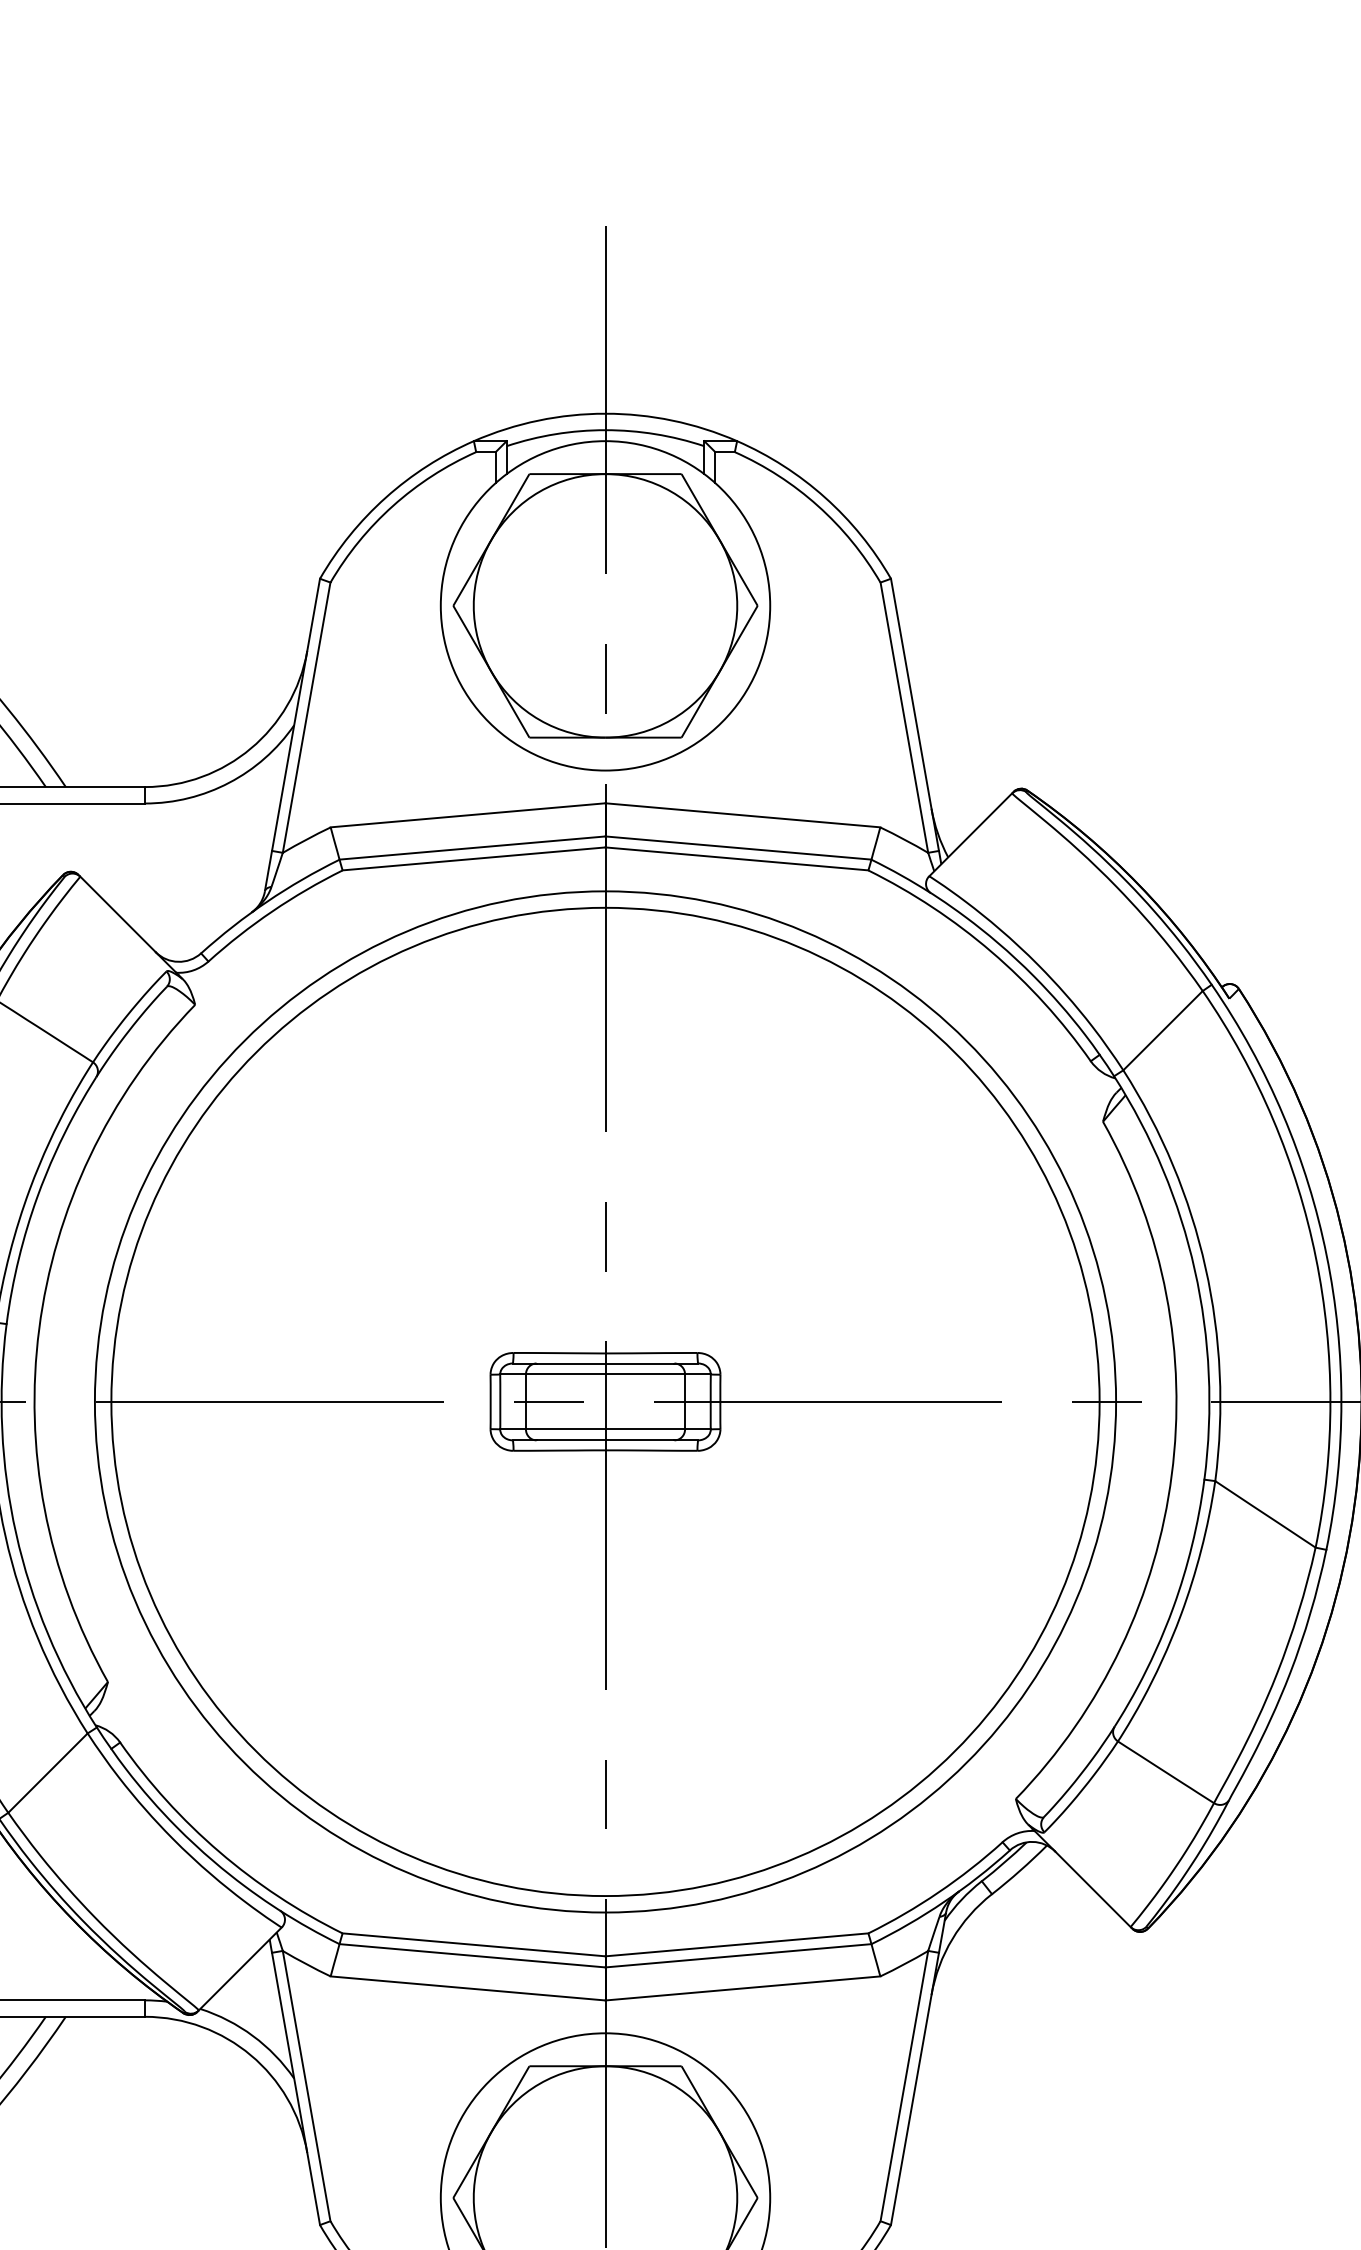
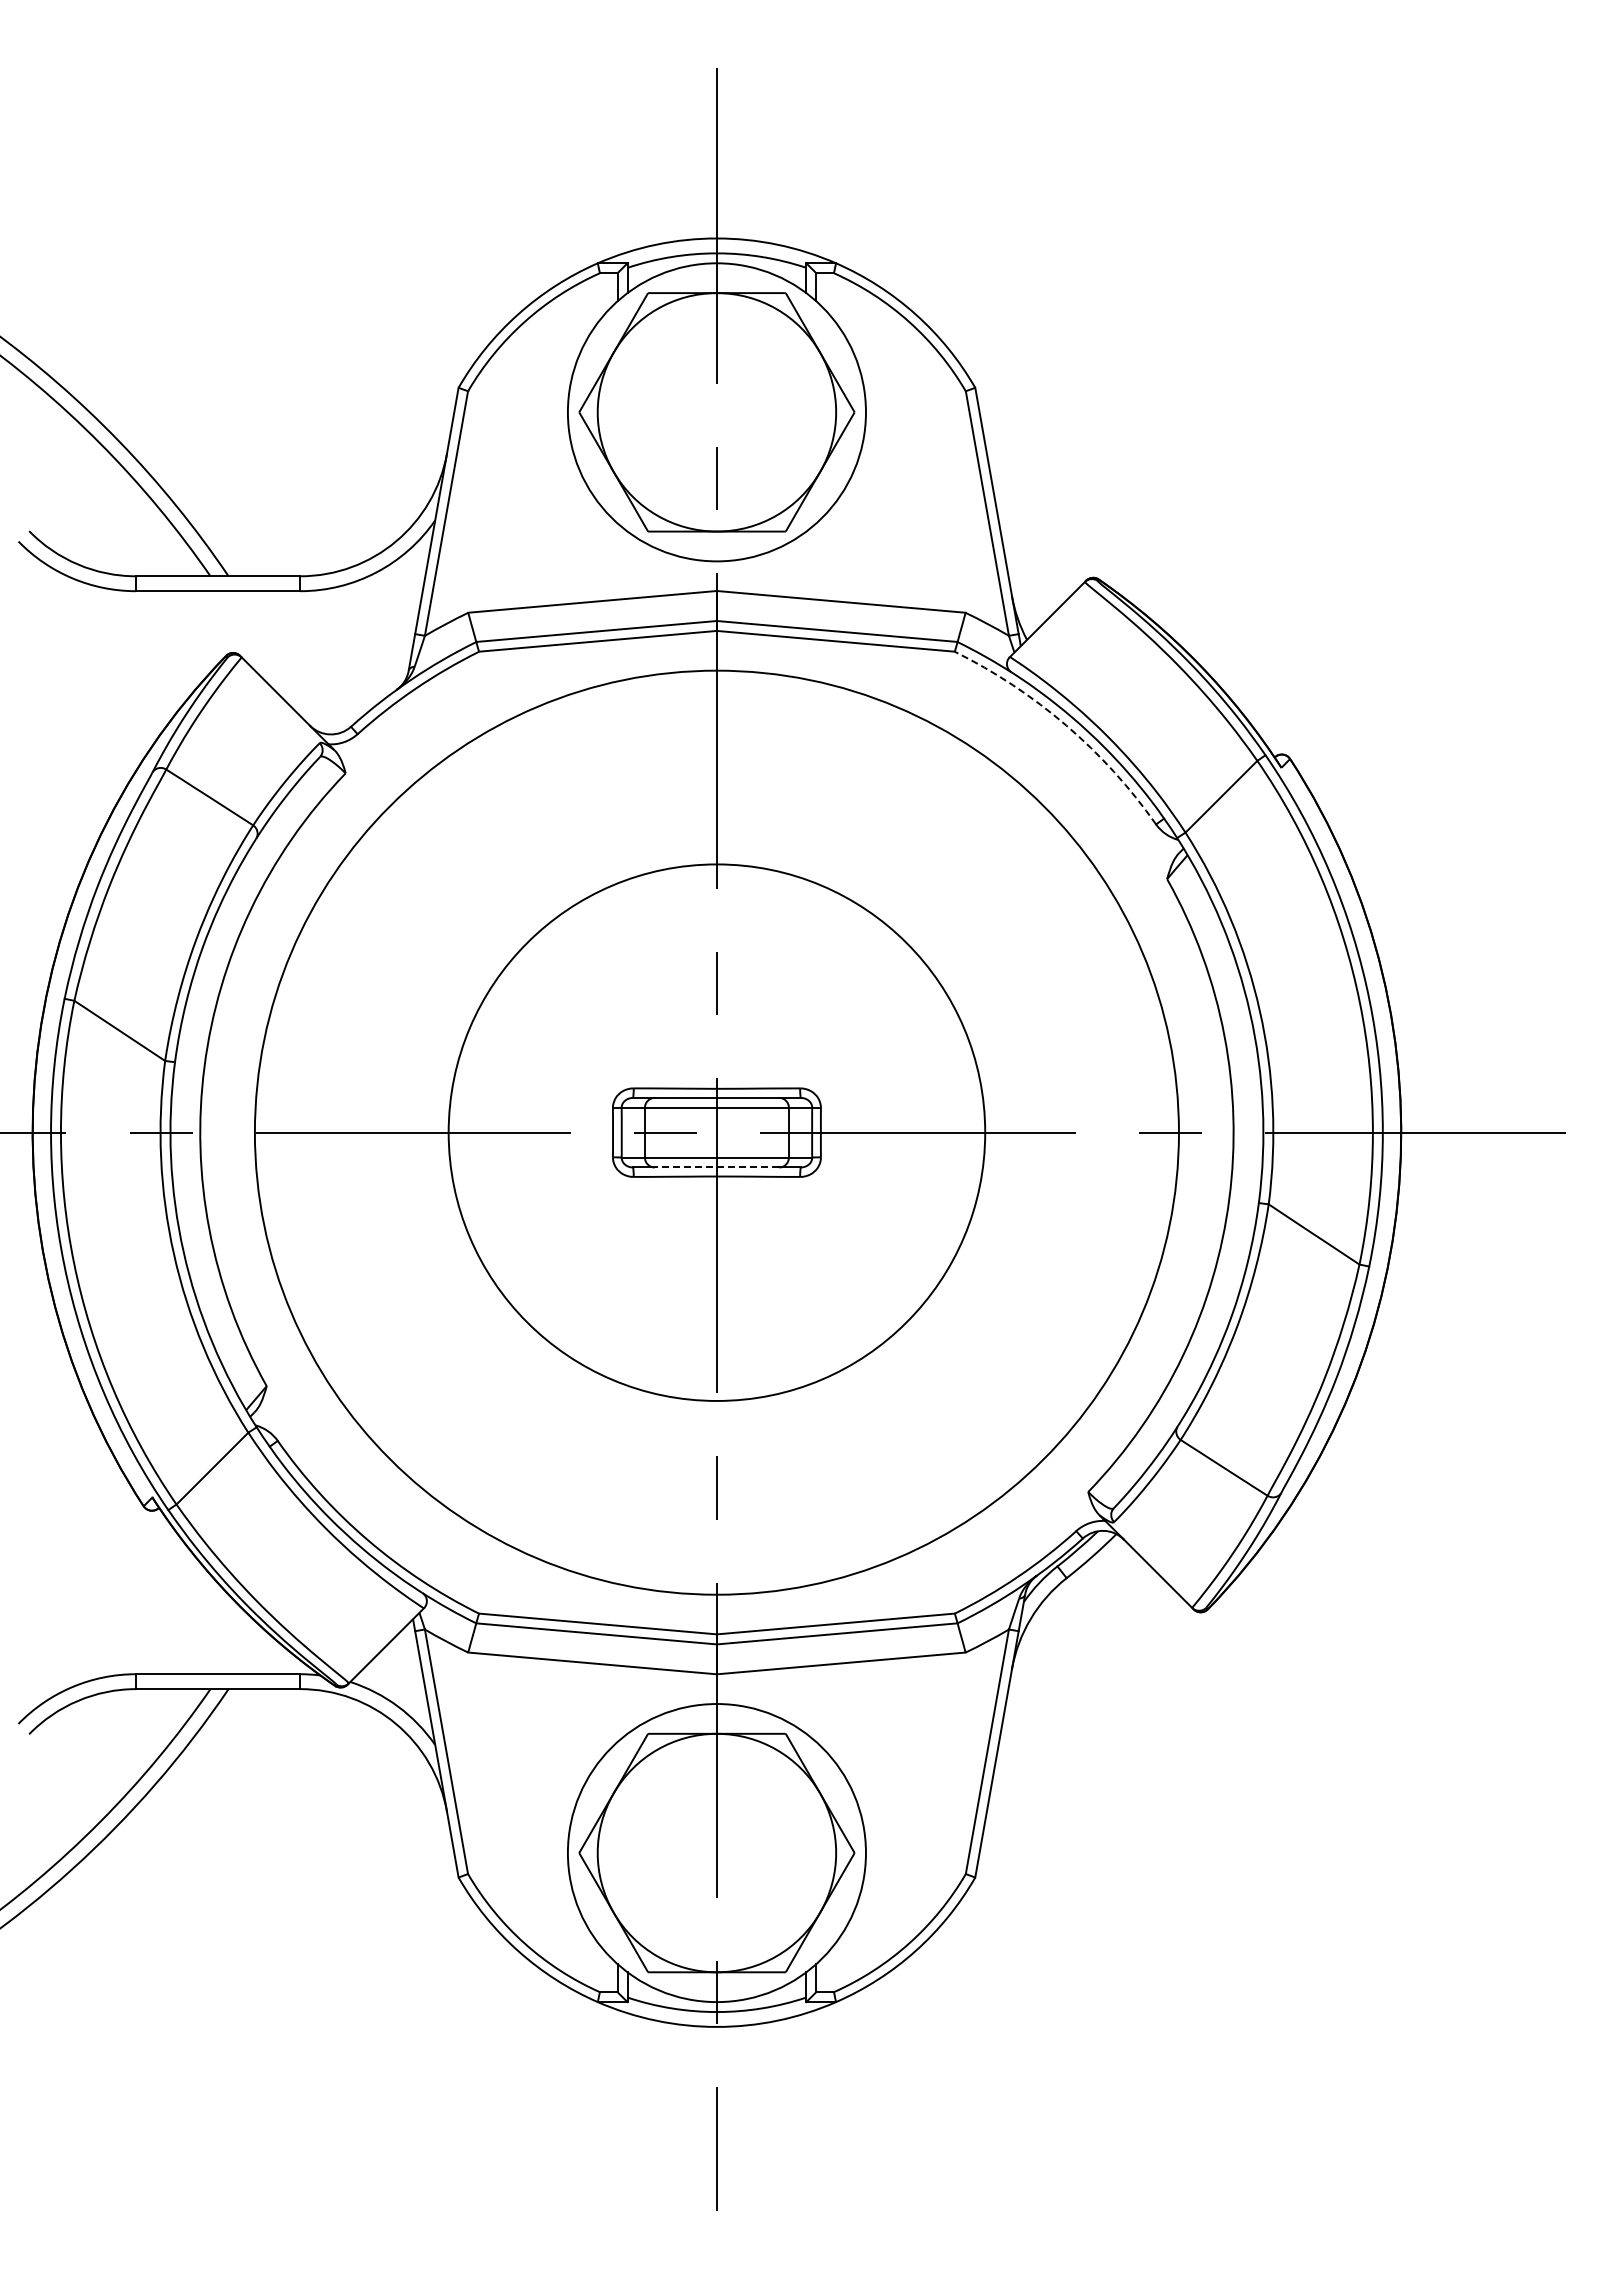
arc: (991, 951) -> (1066, 725), solid -> dashed
circle: (605, 1401) -> (716, 1132), size x0.6
line: (605, 1440) -> (716, 1167), solid -> dashed

